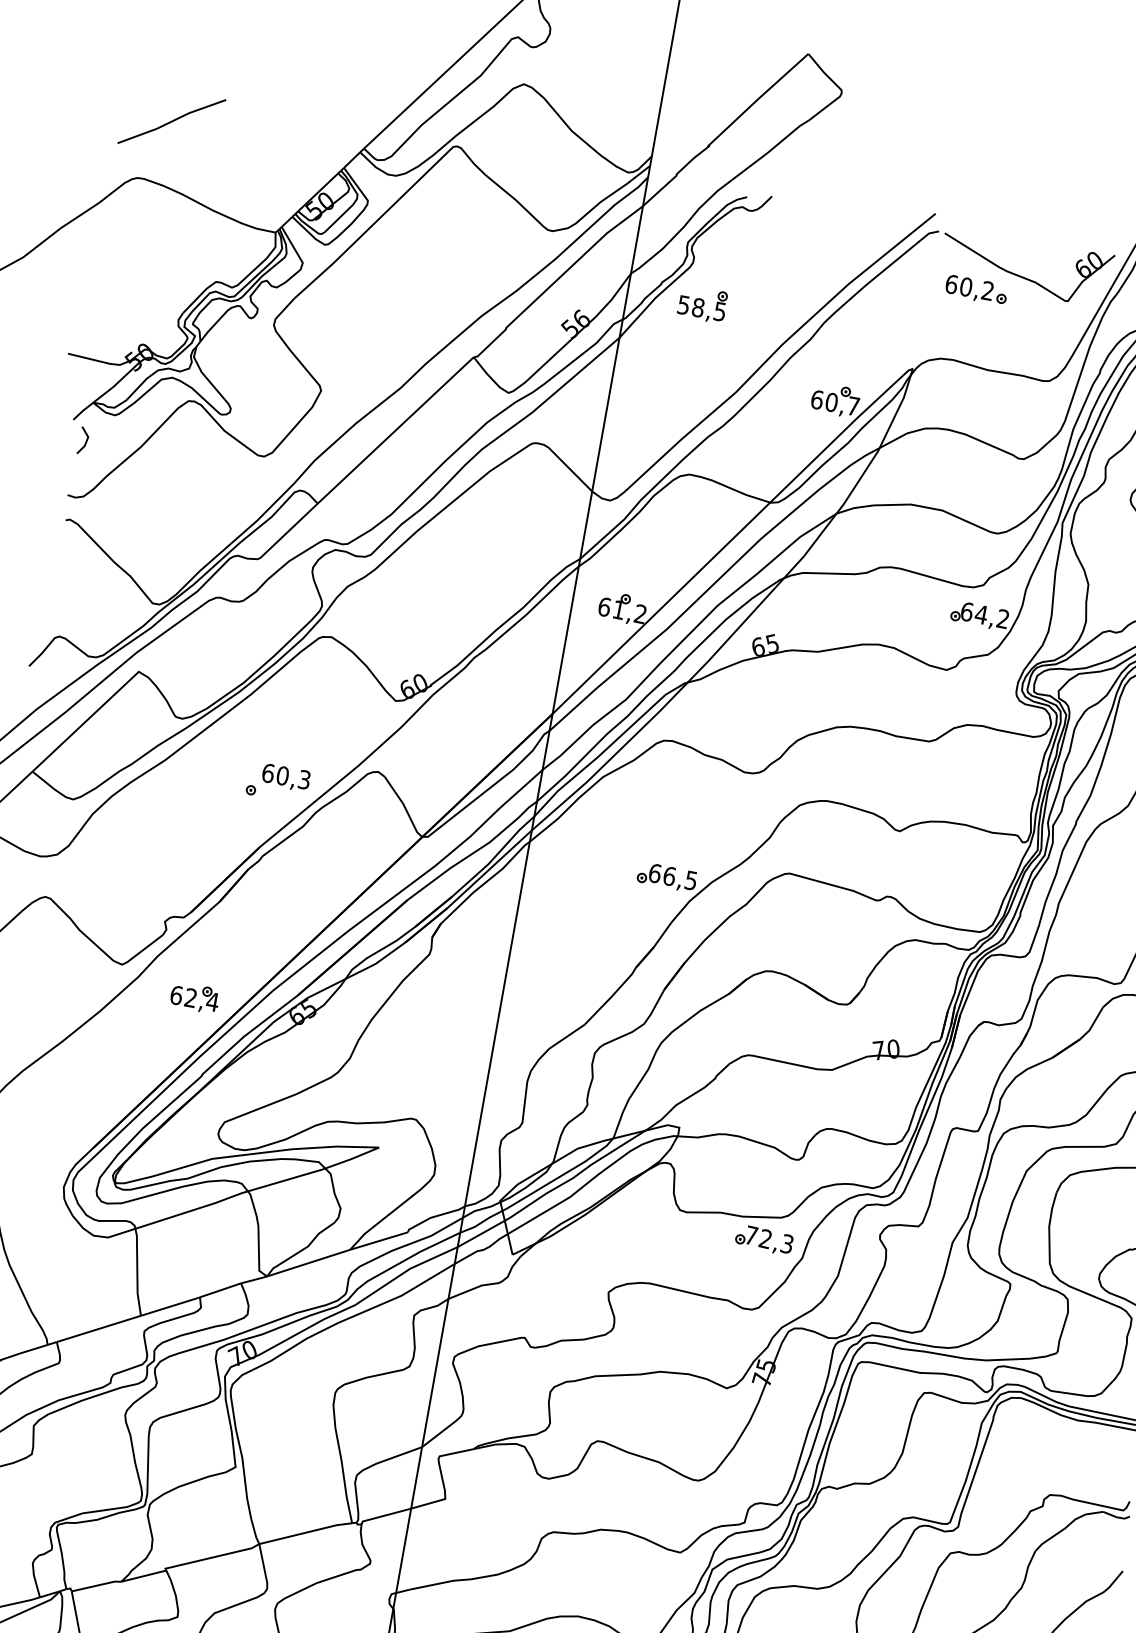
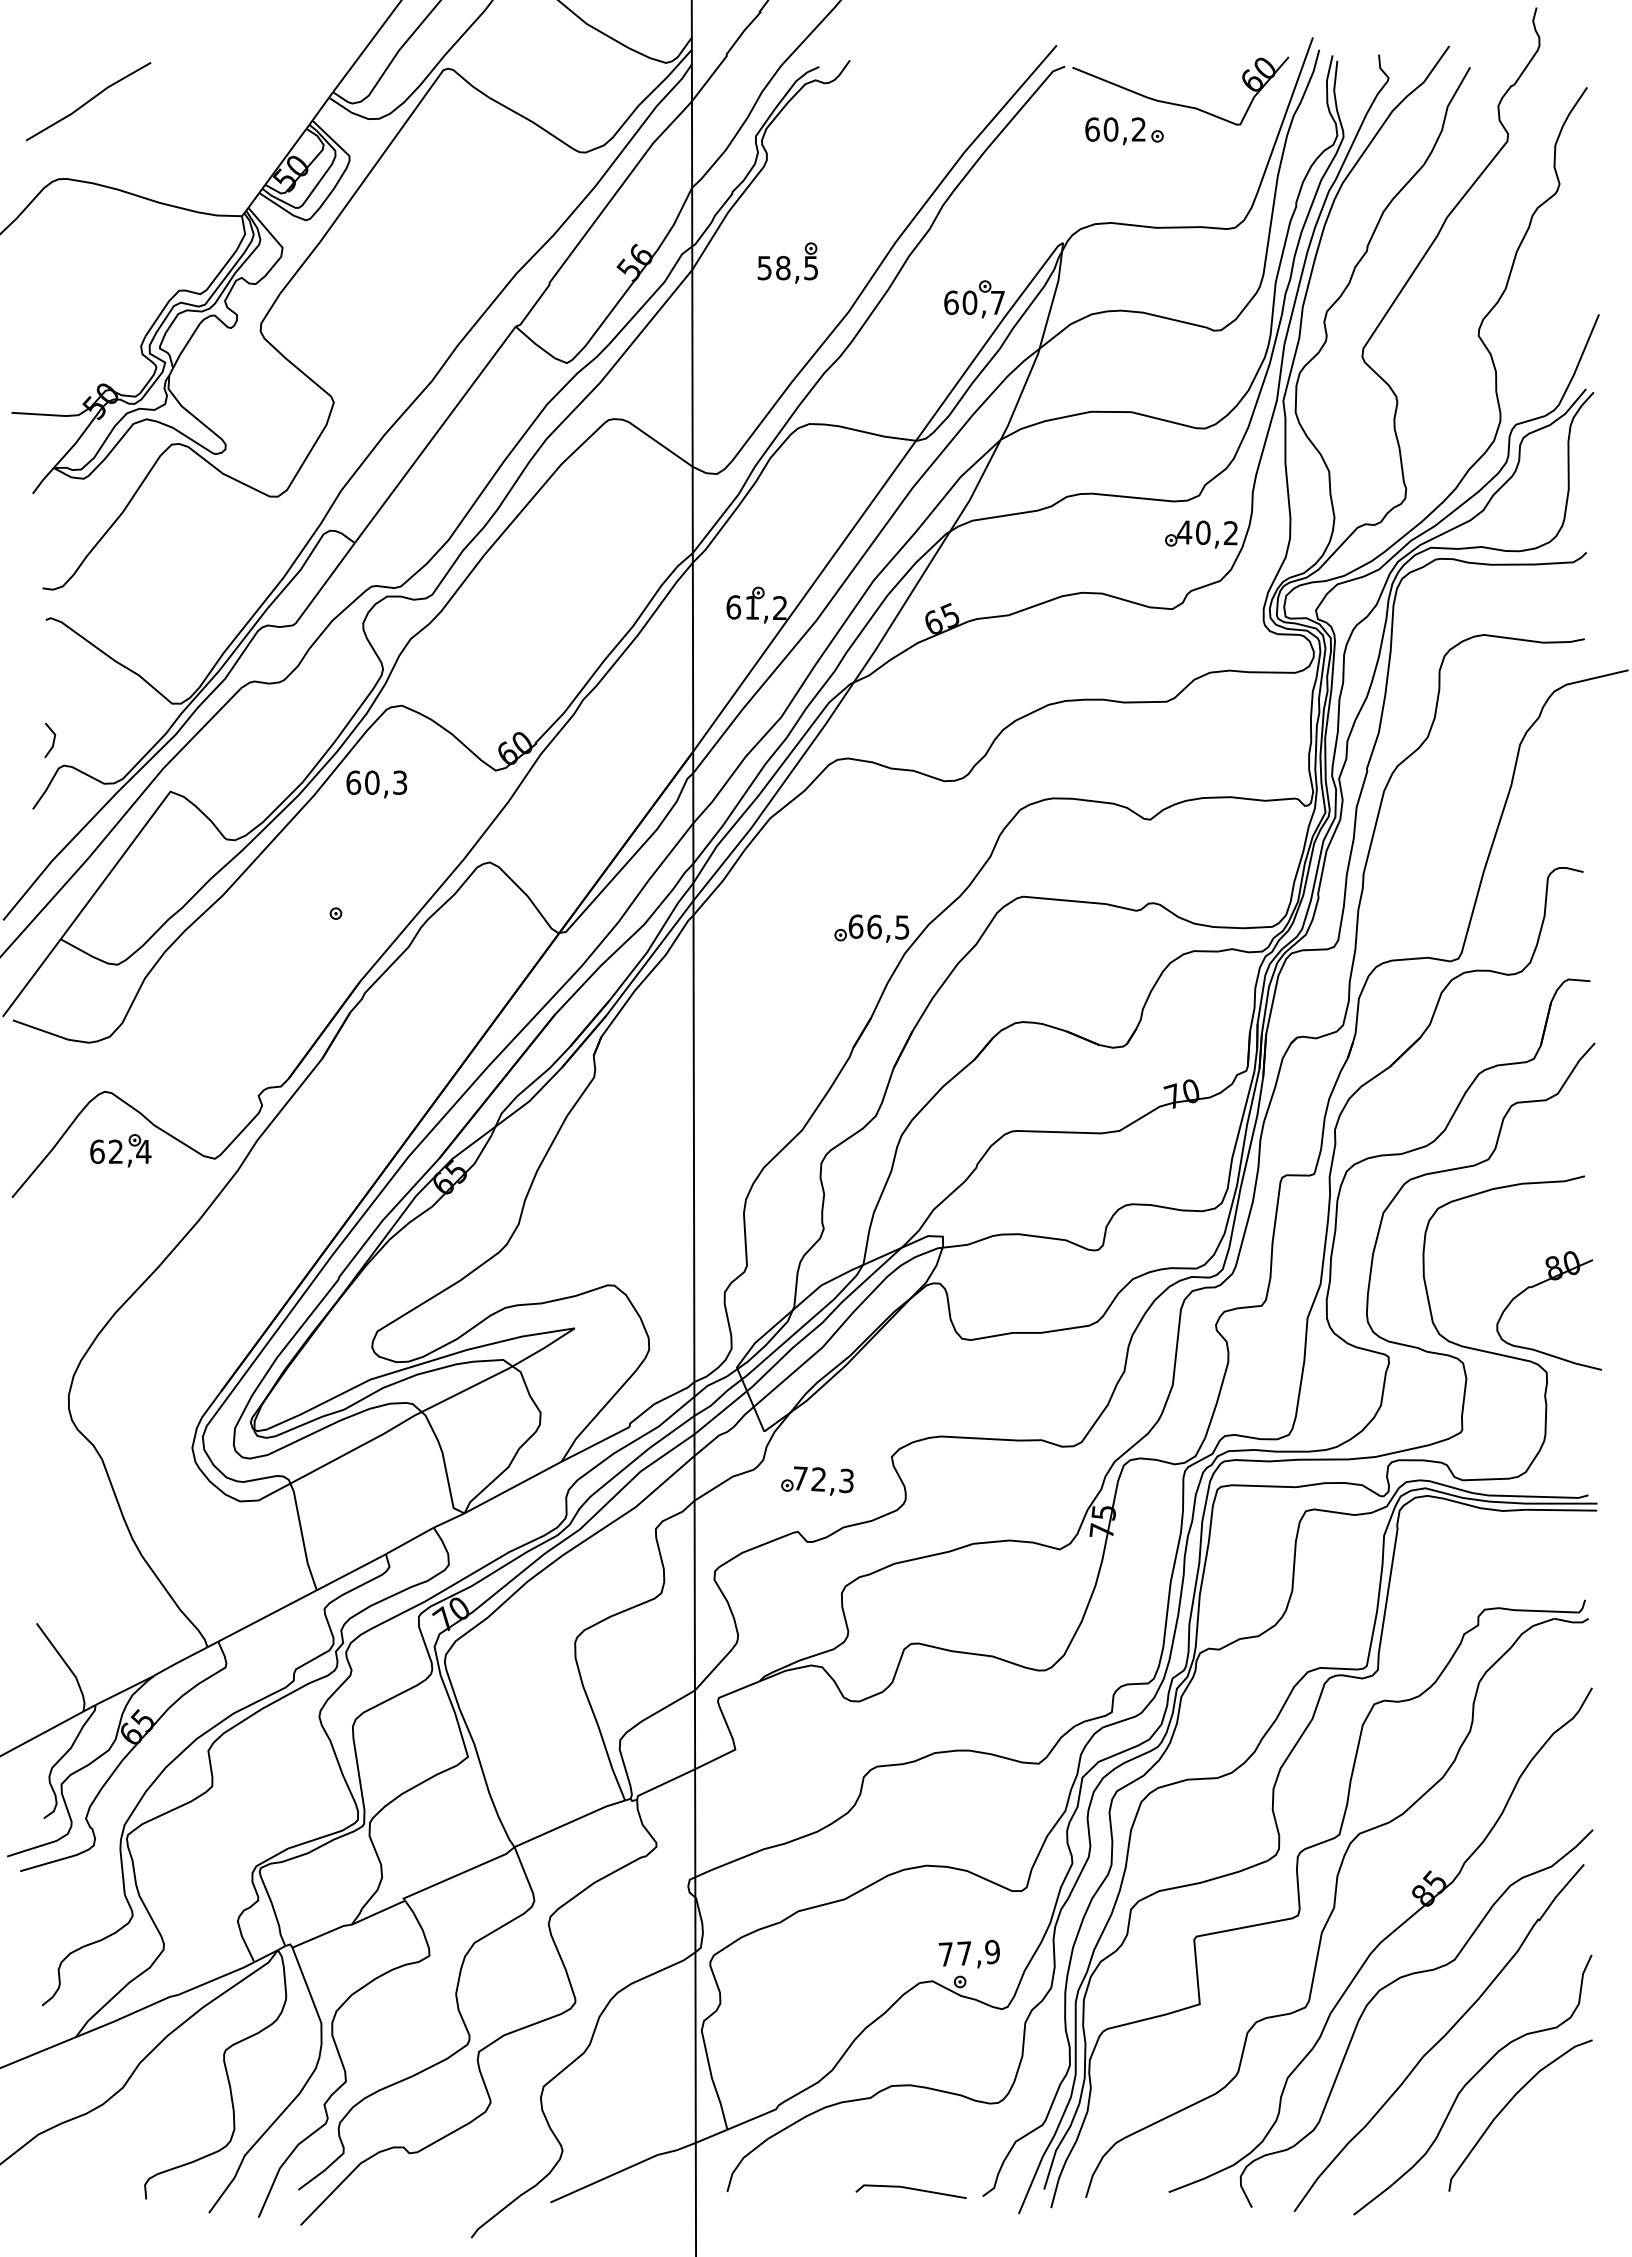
part: (702, 303) -> (787, 262), moved
line: (85, 442) -> (52, 742), moved
text: (973, 613) -> (1193, 532), 64,2 -> 40,2
text: (285, 777) -> (376, 784), moved
part: (194, 997) -> (120, 1150), moved
part: (764, 1239) -> (817, 1480), moved

